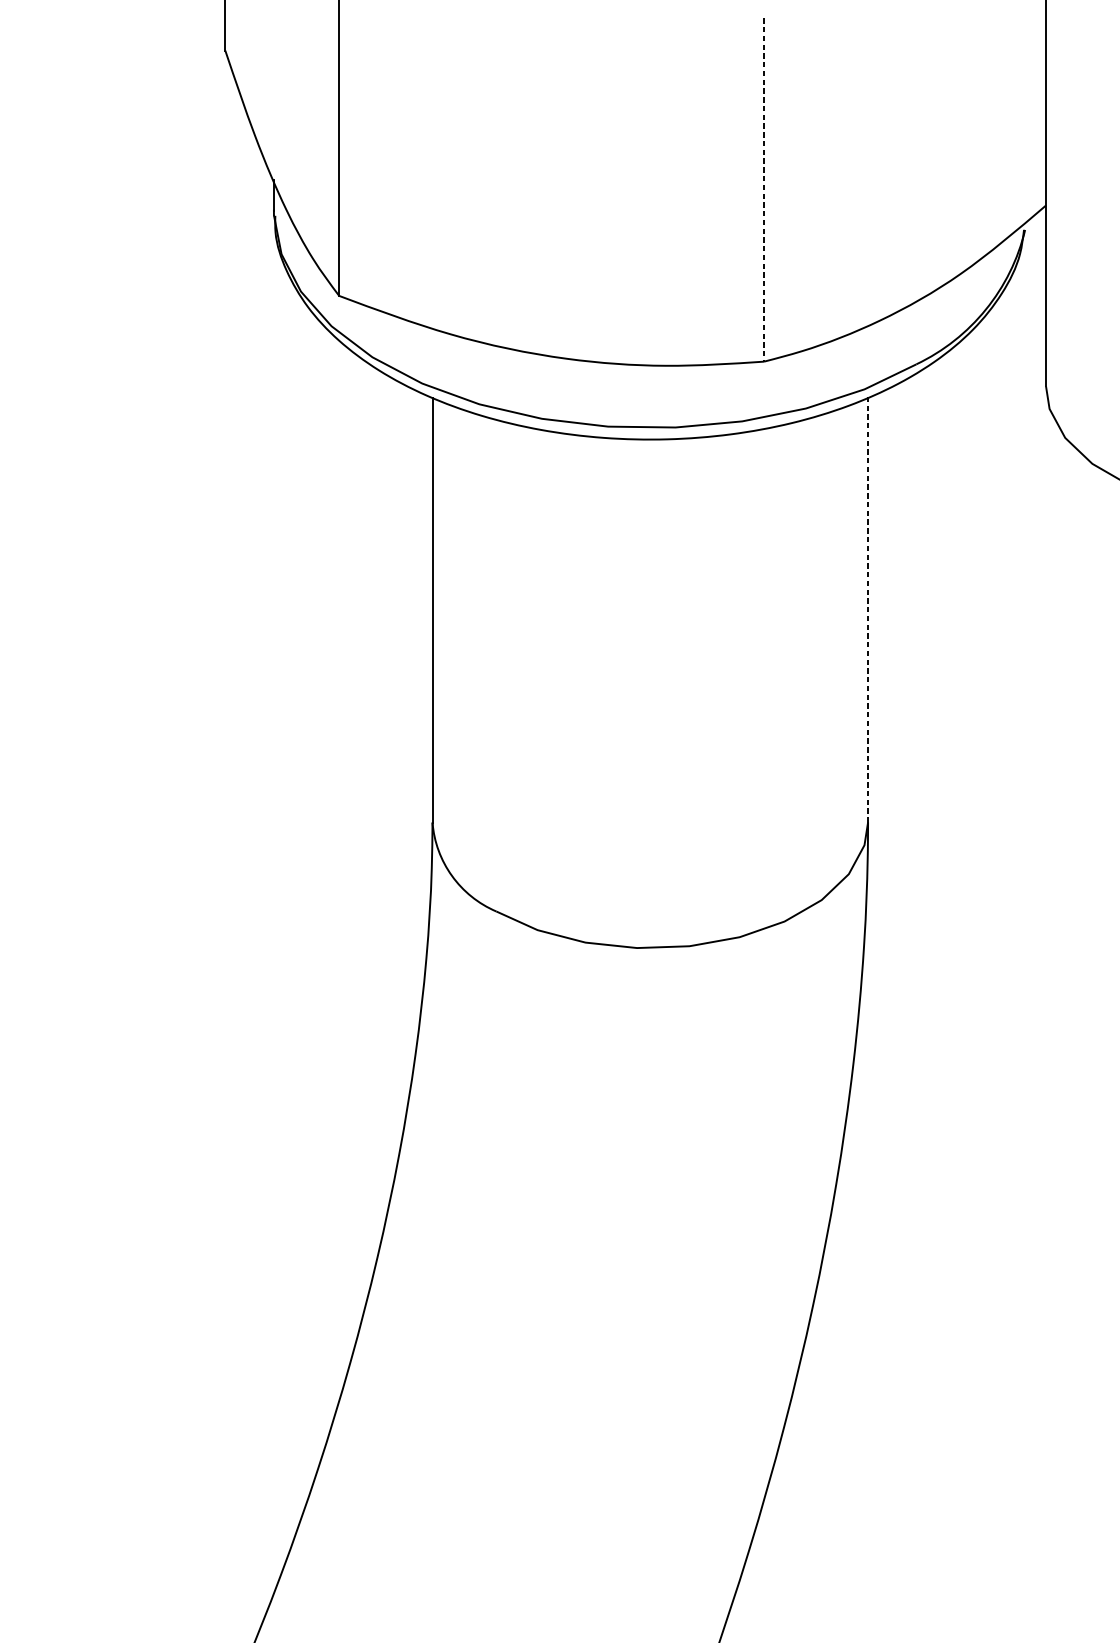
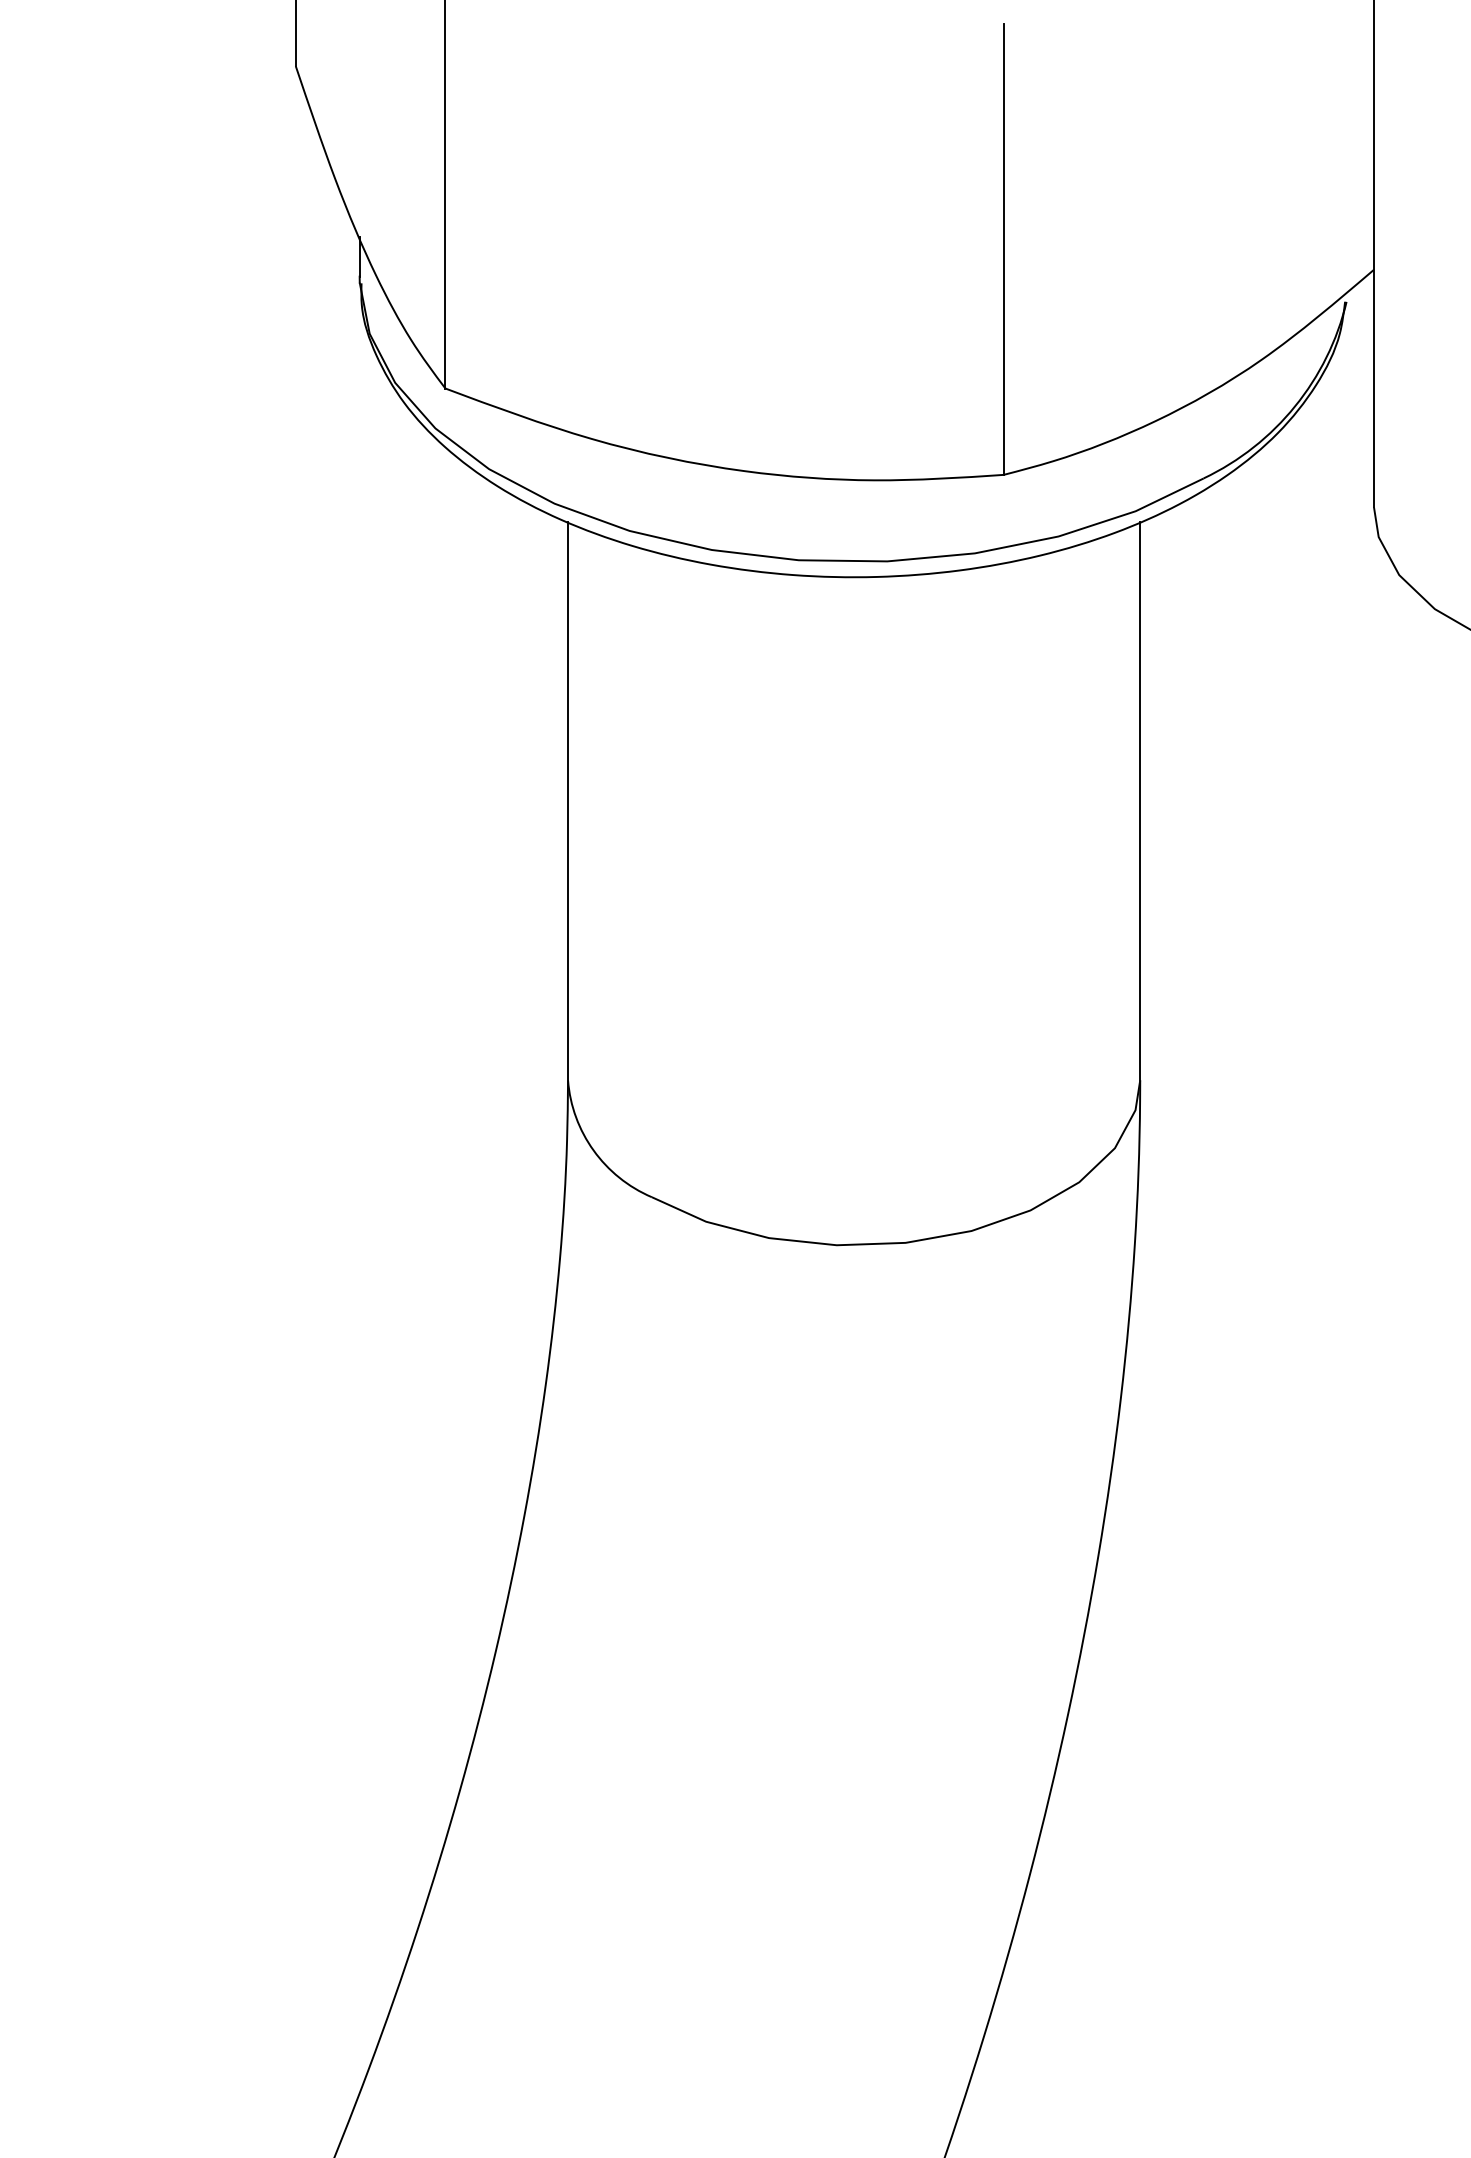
line: (764, 190) -> (1003, 249), dashed -> solid
line: (868, 609) -> (1140, 800), dashed -> solid

